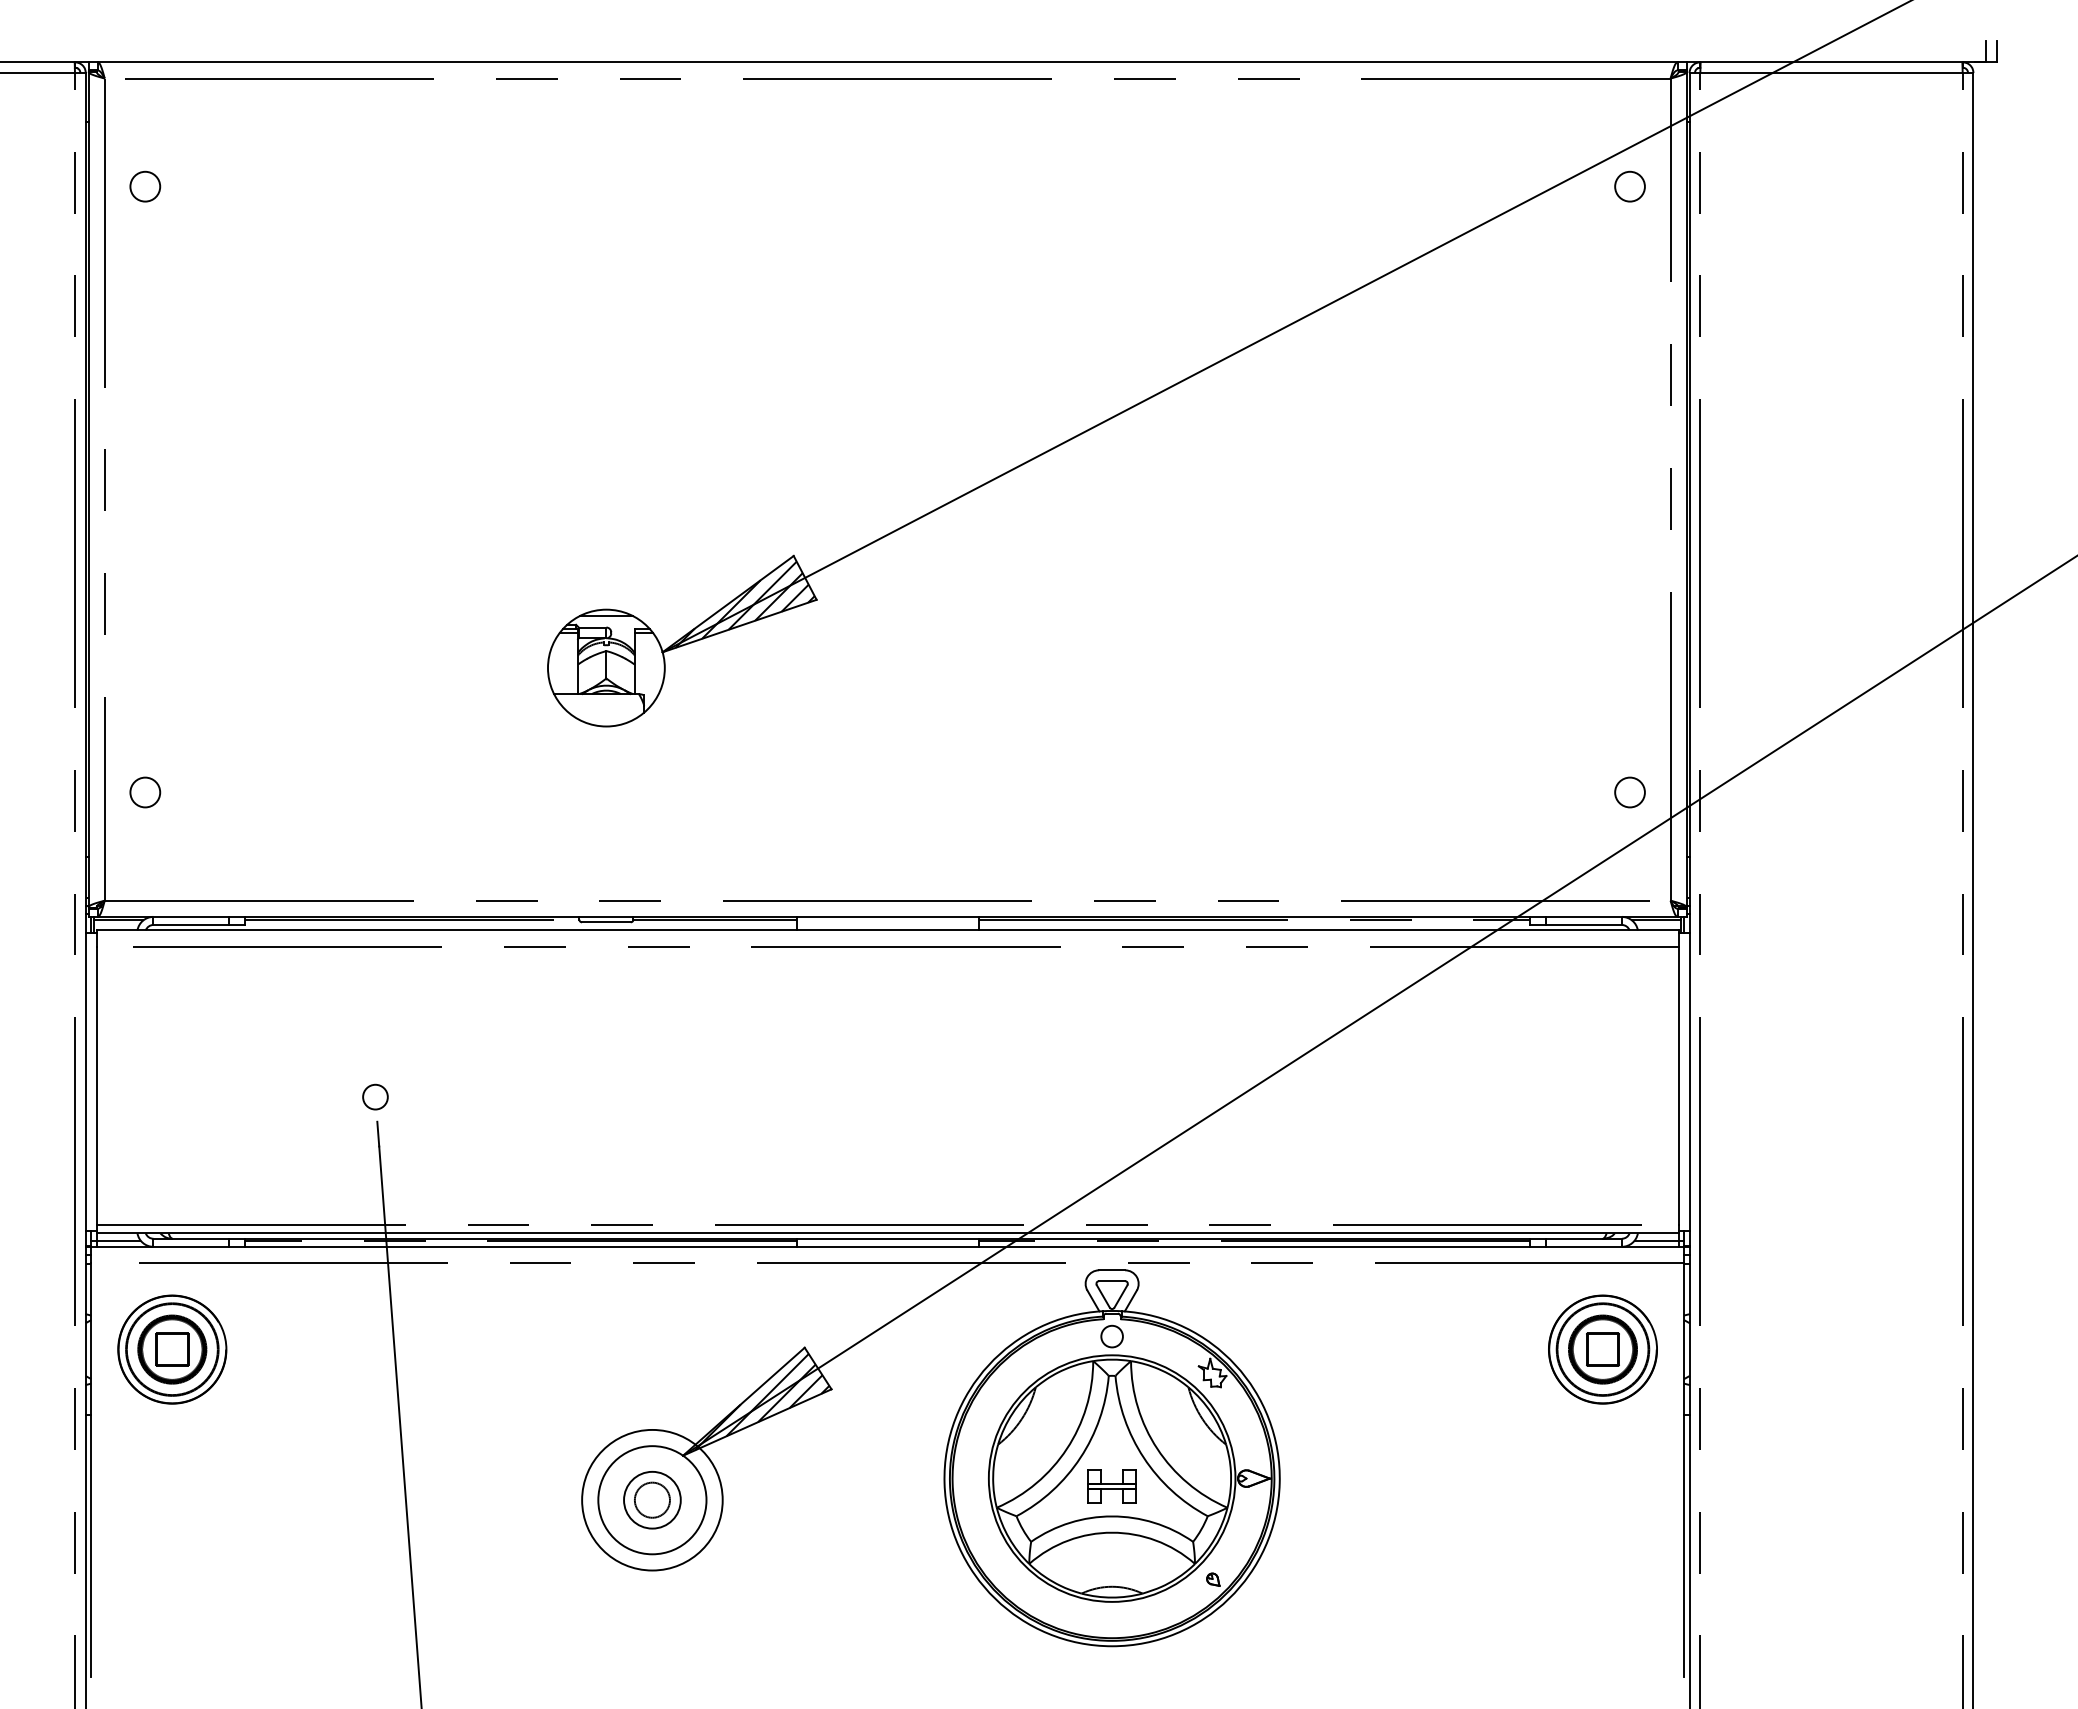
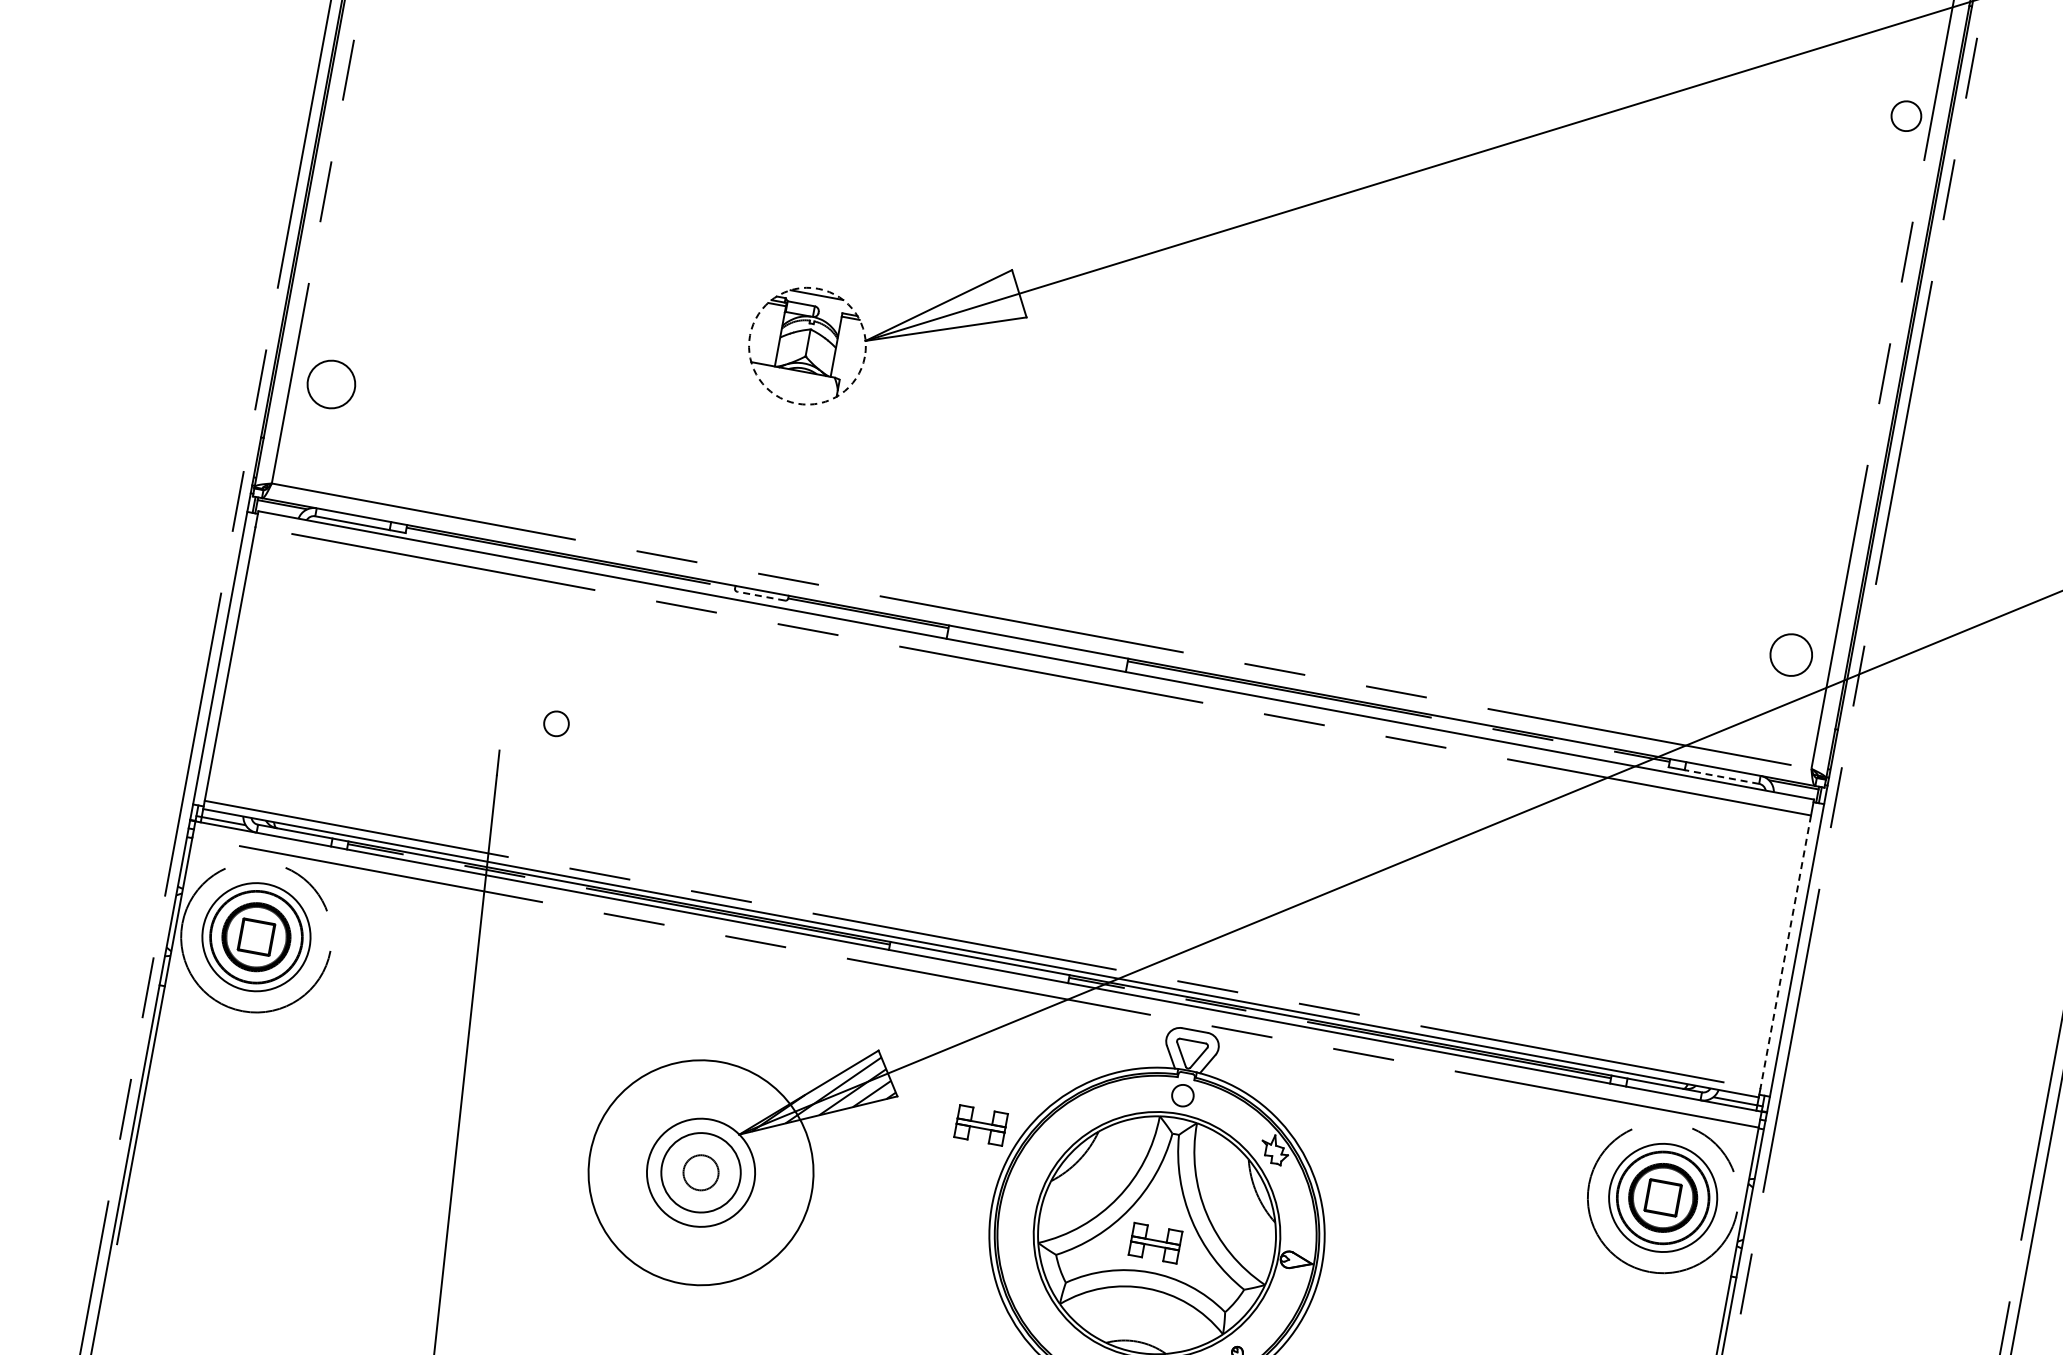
circle: (1629, 186) -> (1905, 115), moved
hatch: (744, 604) -> (954, 308), removed
circle: (606, 667) -> (807, 345), solid -> dashed
circle: (145, 792) -> (331, 384), size x1.6
circle: (1629, 792) -> (1790, 654), size x1.4
line: (605, 922) -> (760, 596), solid -> dashed
line: (1584, 925) -> (1722, 777), solid -> dashed
line: (1678, 1086) -> (1785, 952), solid -> dashed
circle: (375, 1096) -> (556, 723), moved
circle: (172, 1349) -> (256, 937), size x1.4
circle: (1602, 1349) -> (1662, 1197), size x1.4
part: (918, 1402) -> (980, 1125), added
circle: (652, 1499) -> (701, 1172), size x1.4
circle: (652, 1499) -> (701, 1172), size x1.6

